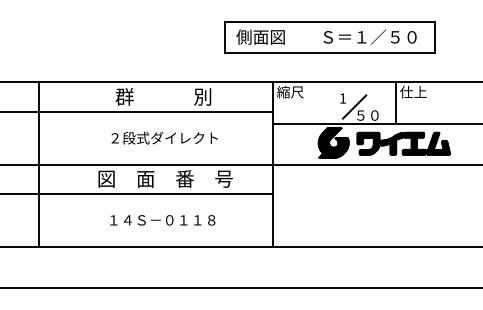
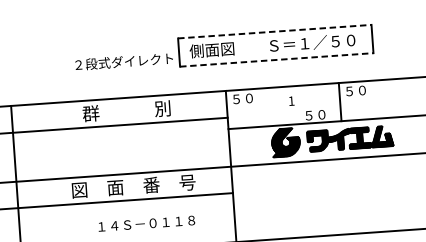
line: (330, 21) -> (275, 31), solid -> dashed
line: (330, 52) -> (277, 59), solid -> dashed
text: (290, 91) -> (242, 98), 縮尺 -> ５０
text: (413, 92) -> (355, 91), 仕上 -> ５０
line: (354, 106) -> (302, 107), removed
text: (164, 137) -> (124, 61), moved
text: (162, 220) -> (146, 223), moved

